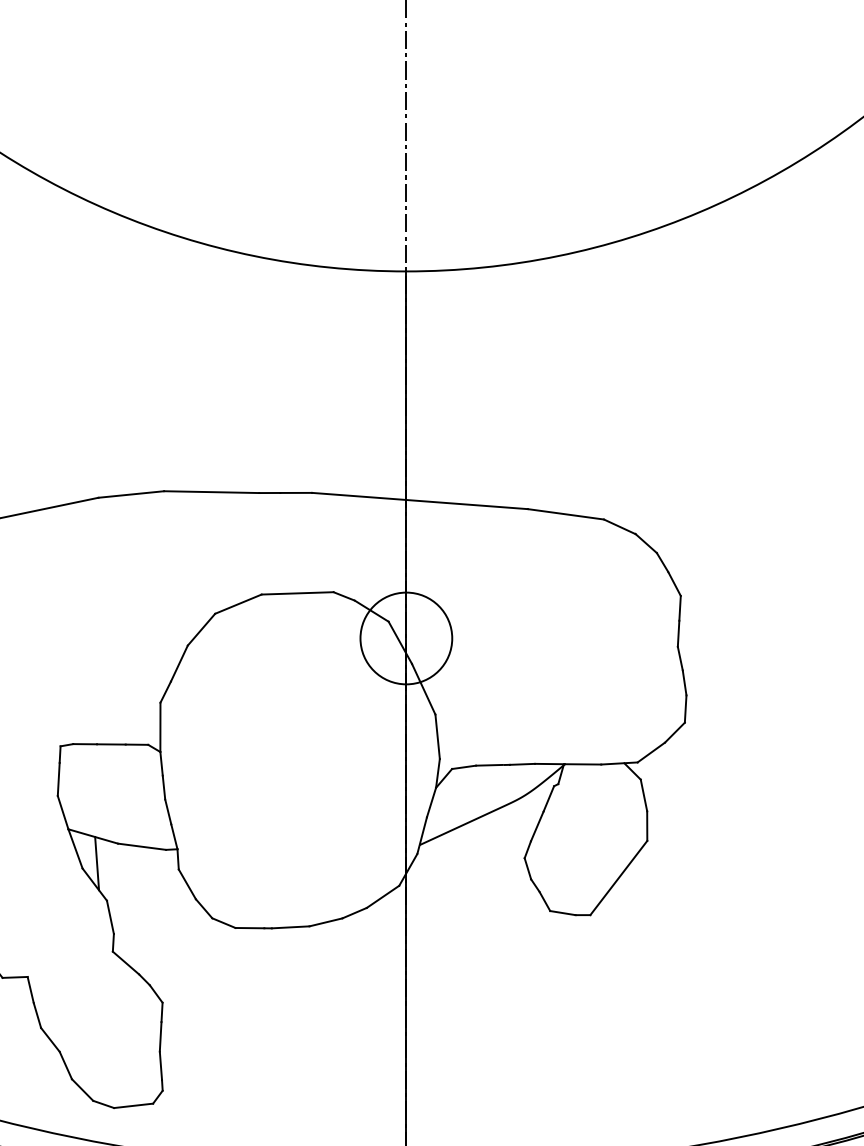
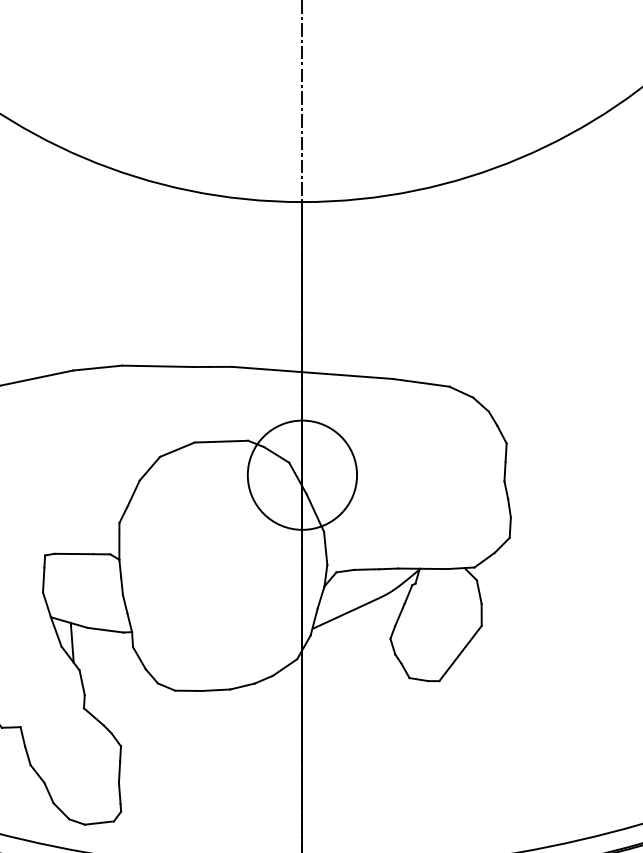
circle: (406, 638) -> (302, 475), size x1.6

